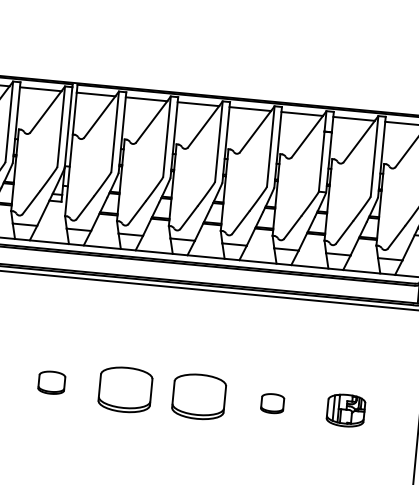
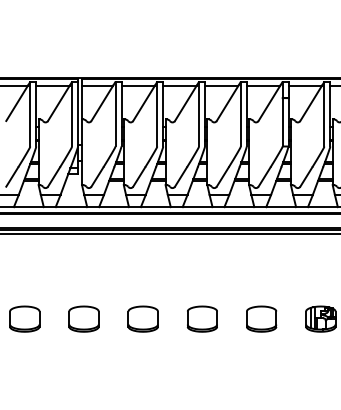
part: (51, 381) -> (83, 318), size x1.43
part: (124, 388) -> (142, 318), size x0.71
part: (197, 395) -> (201, 318), size x0.71
part: (272, 402) -> (261, 318), size x1.67

